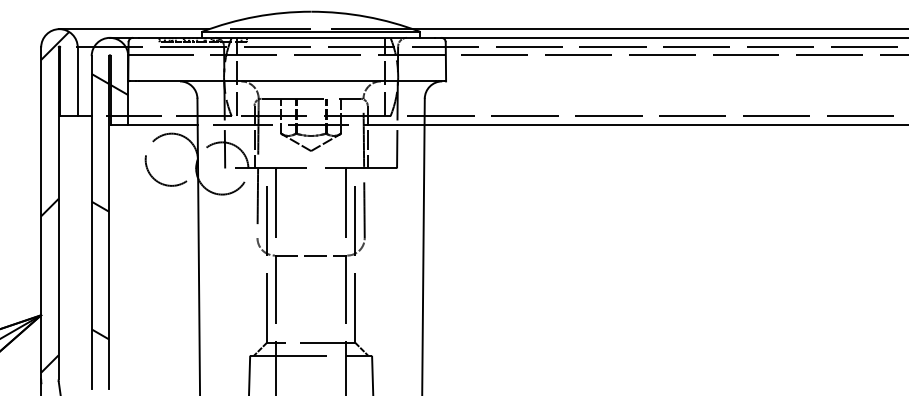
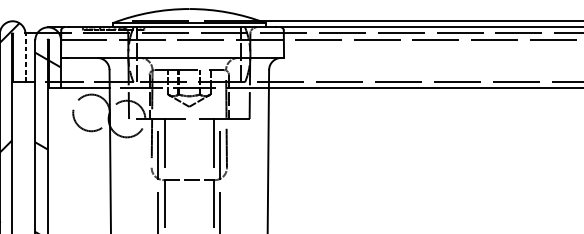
line: (134, 29) -> (65, 21), removed
line: (77, 81) -> (25, 57), solid -> dashed

